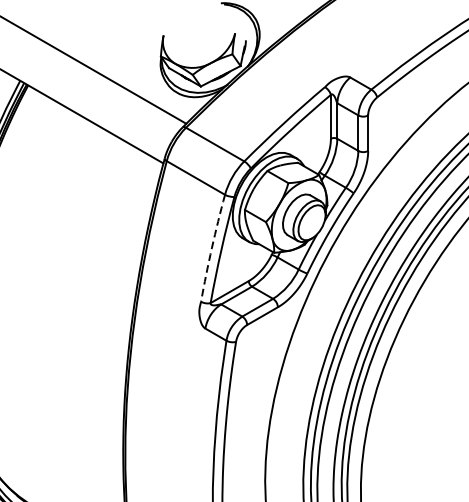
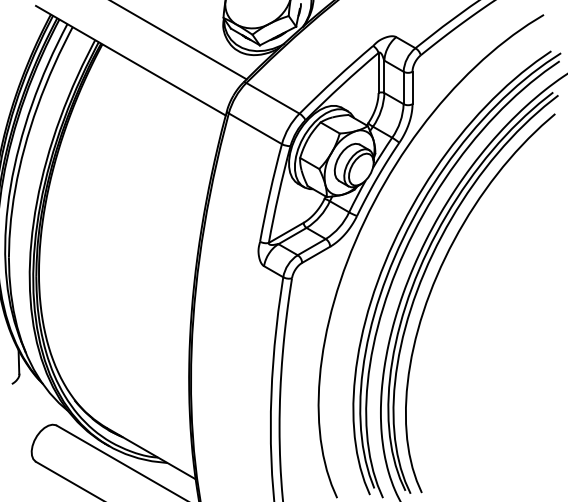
arc: (212, 247) -> (270, 192), dashed -> solid

